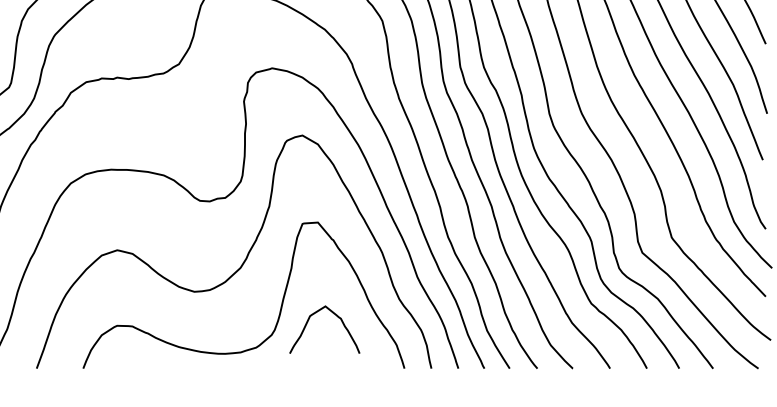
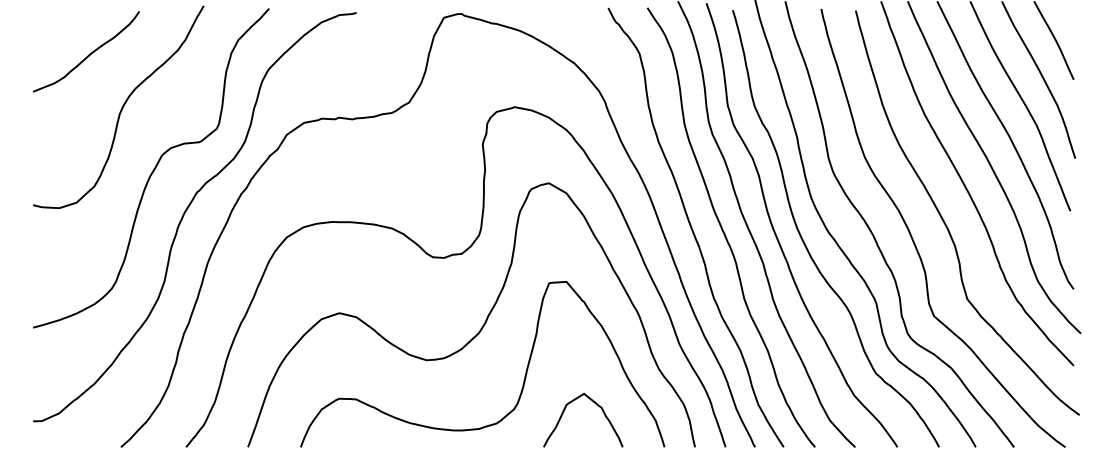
curve: (336, 316) -> (596, 405), moved

